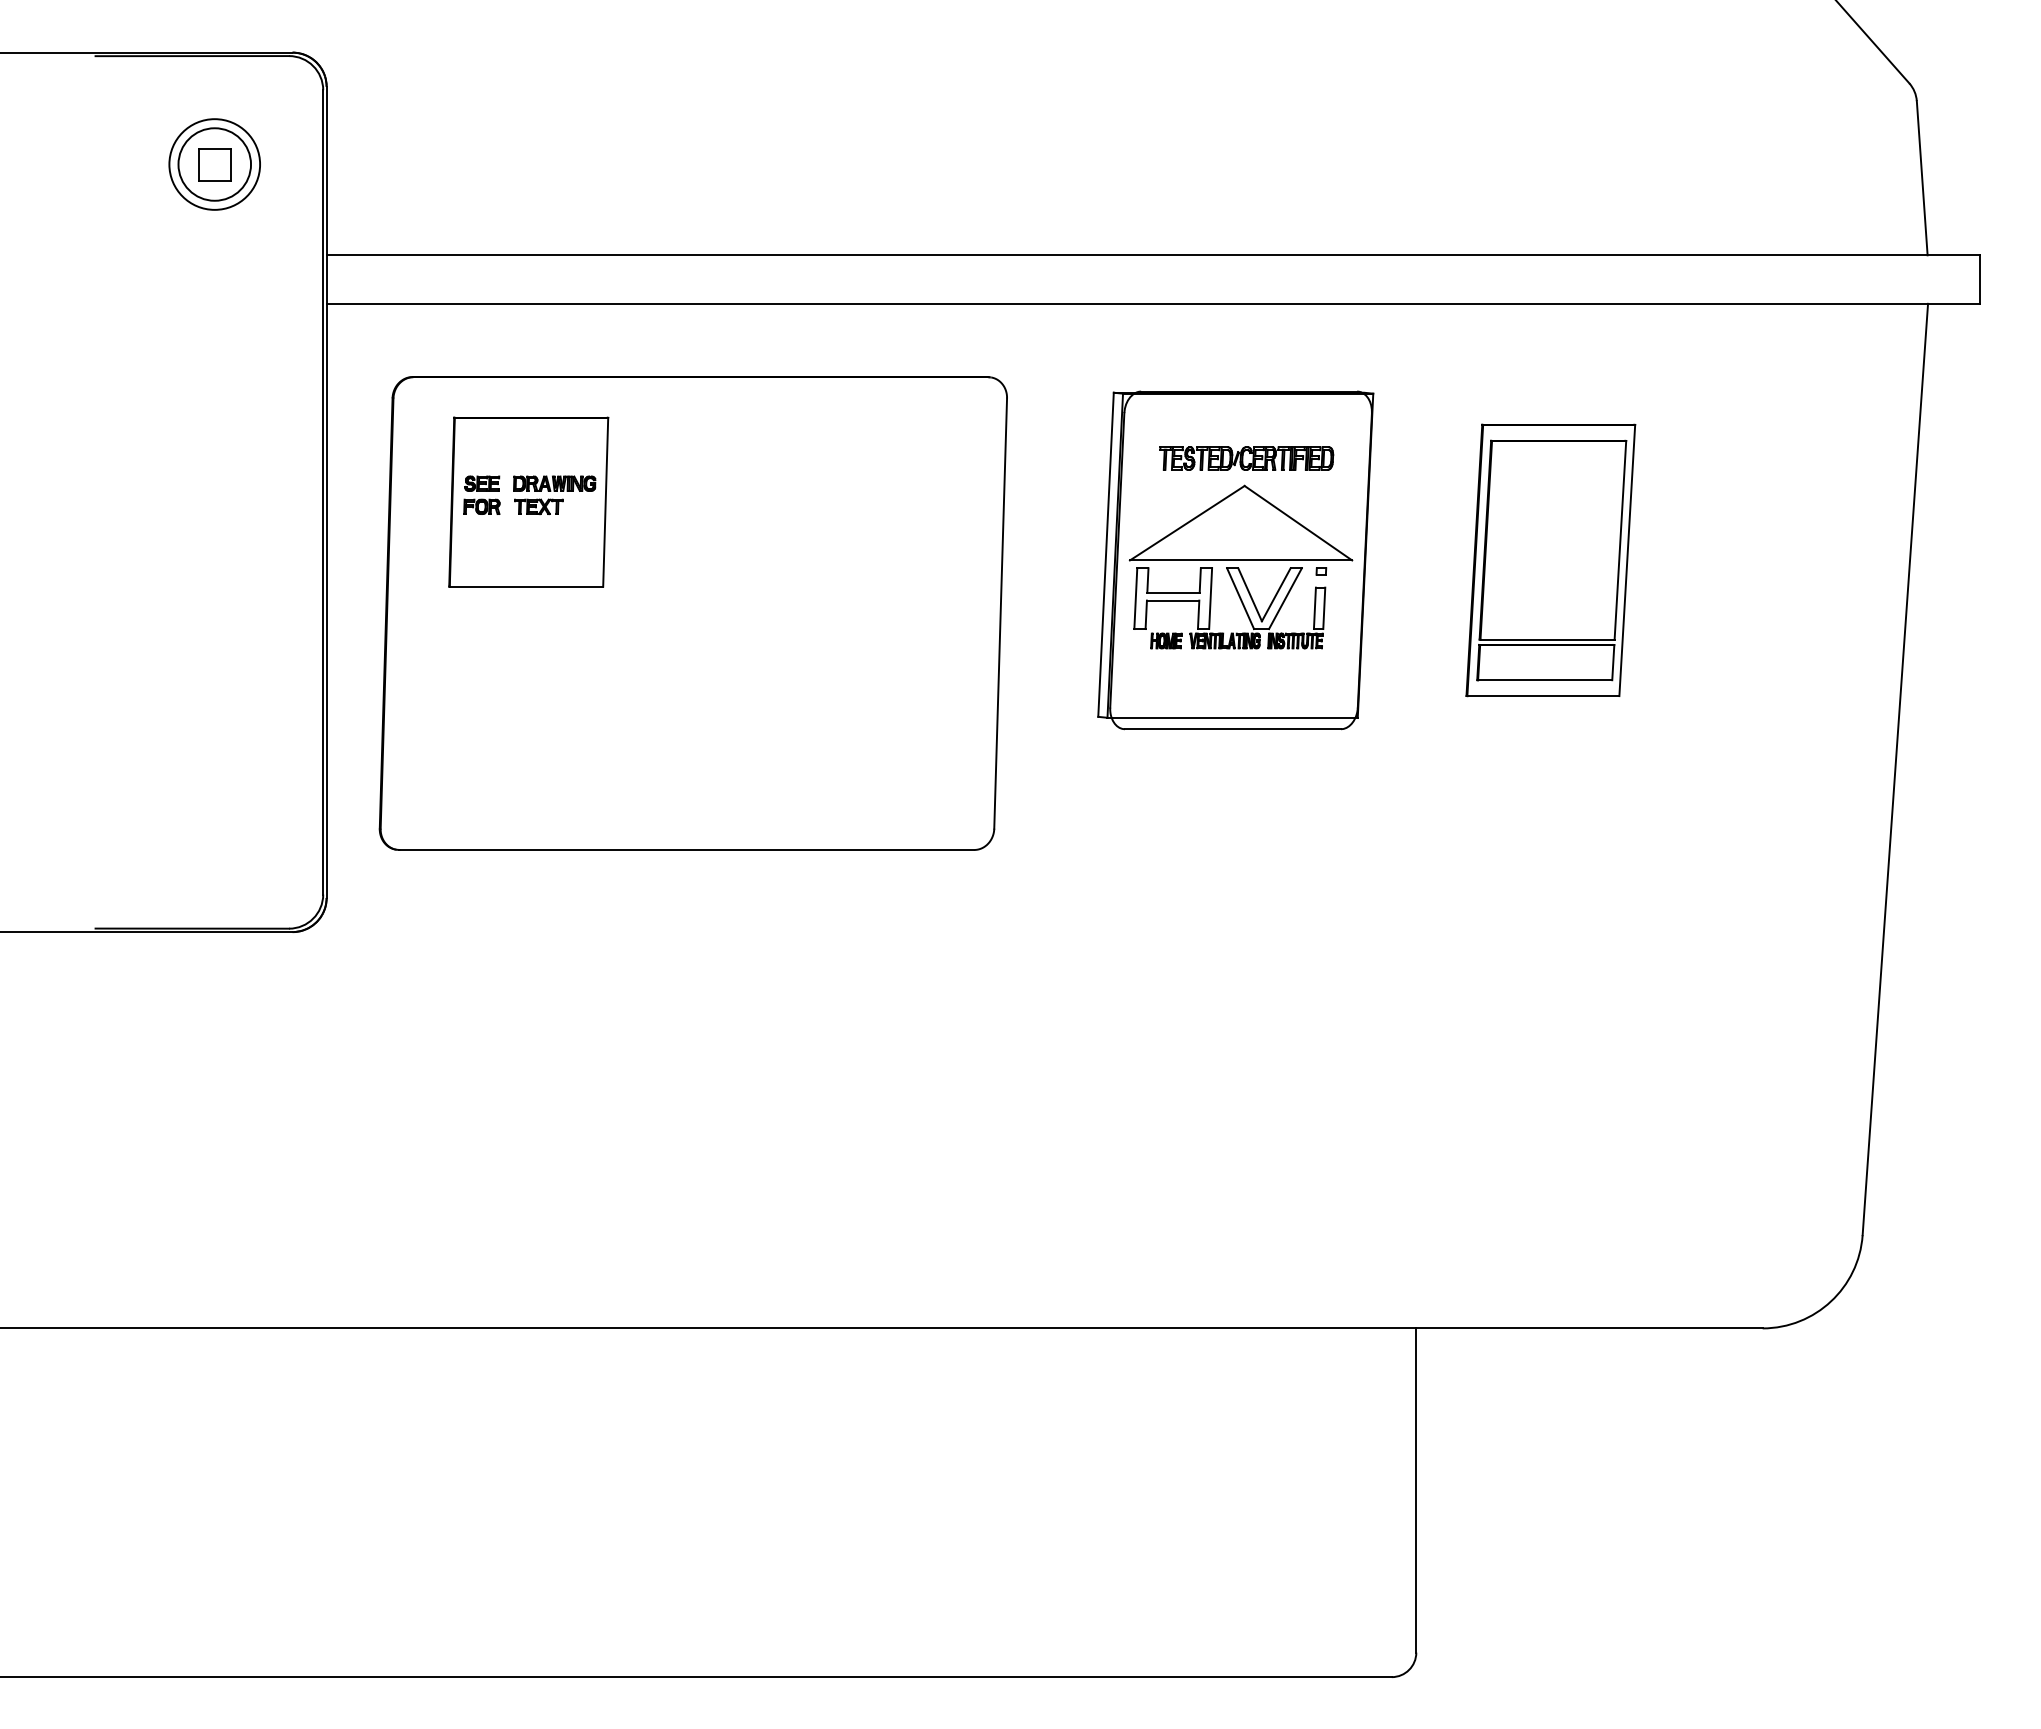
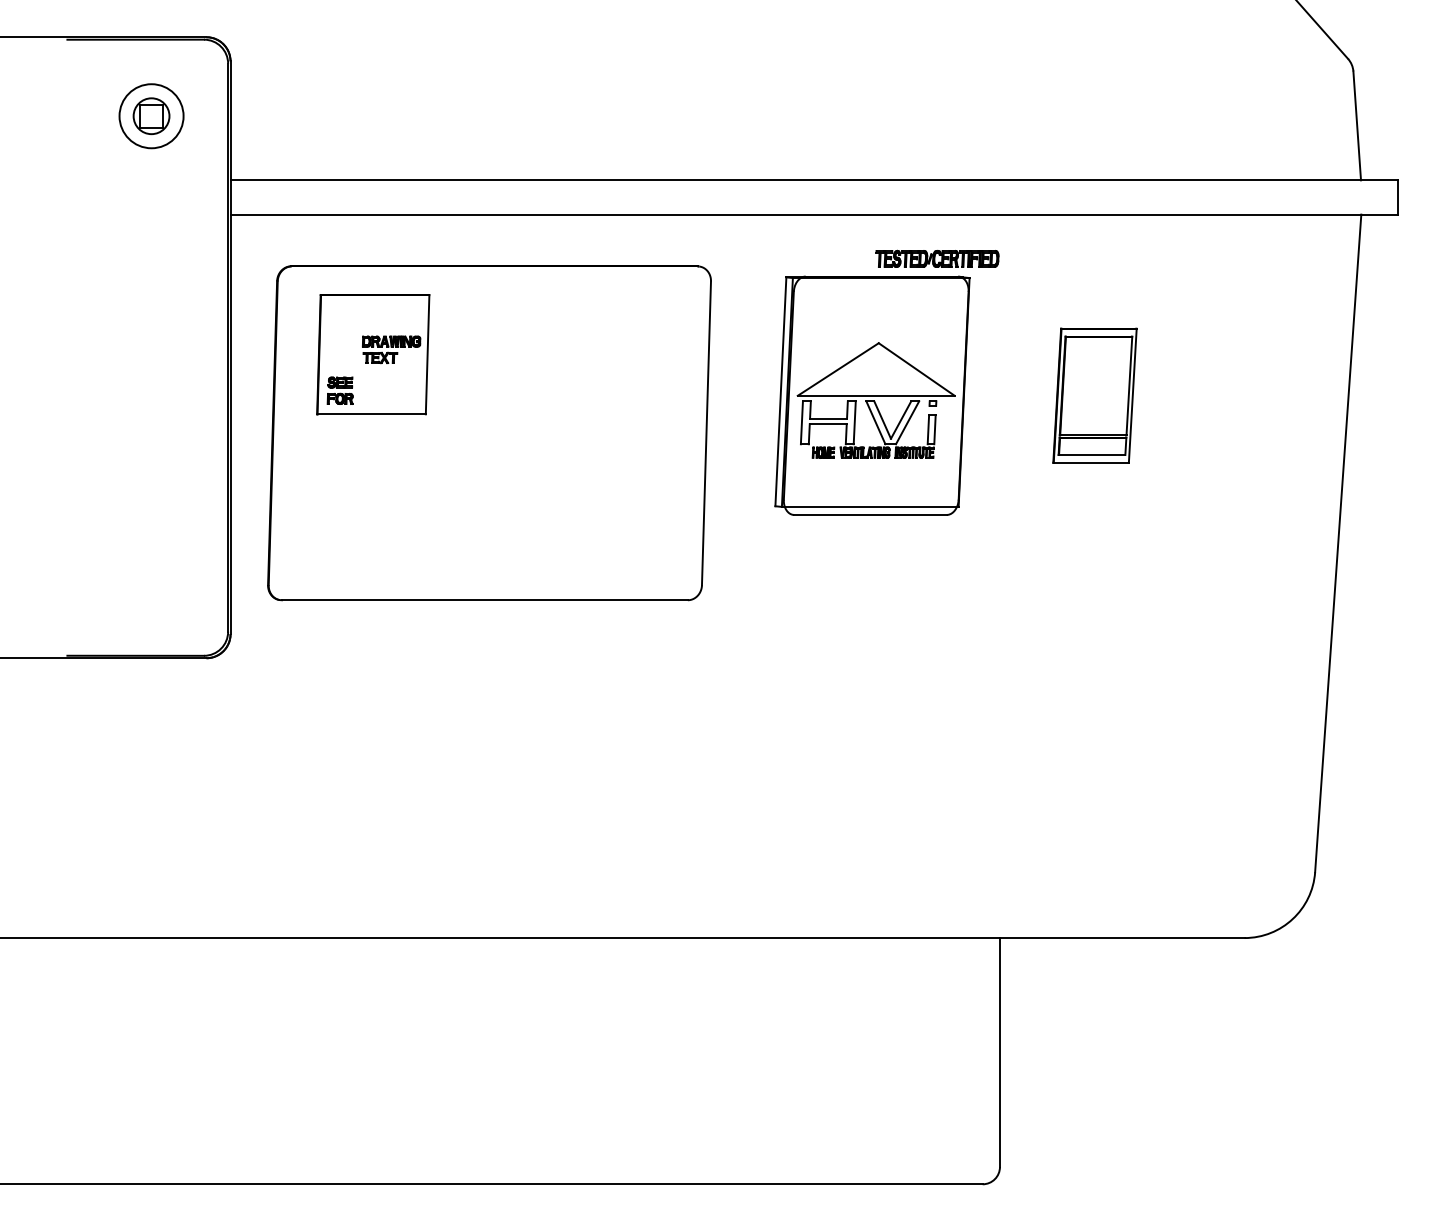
circle: (214, 164) -> (151, 116), size x0.7
part: (1246, 458) -> (937, 258), moved
part: (481, 494) -> (339, 390), moved
part: (1550, 560) -> (1094, 395), size x0.7

